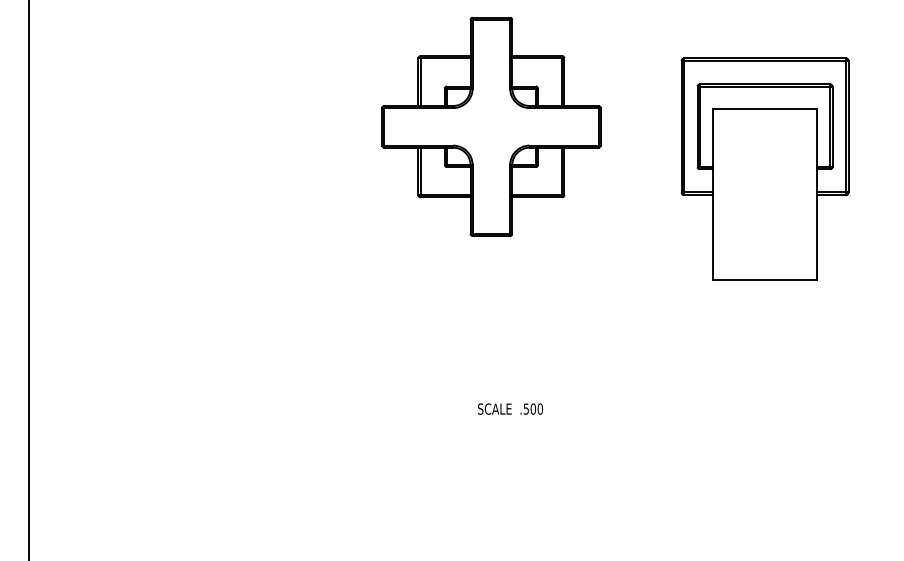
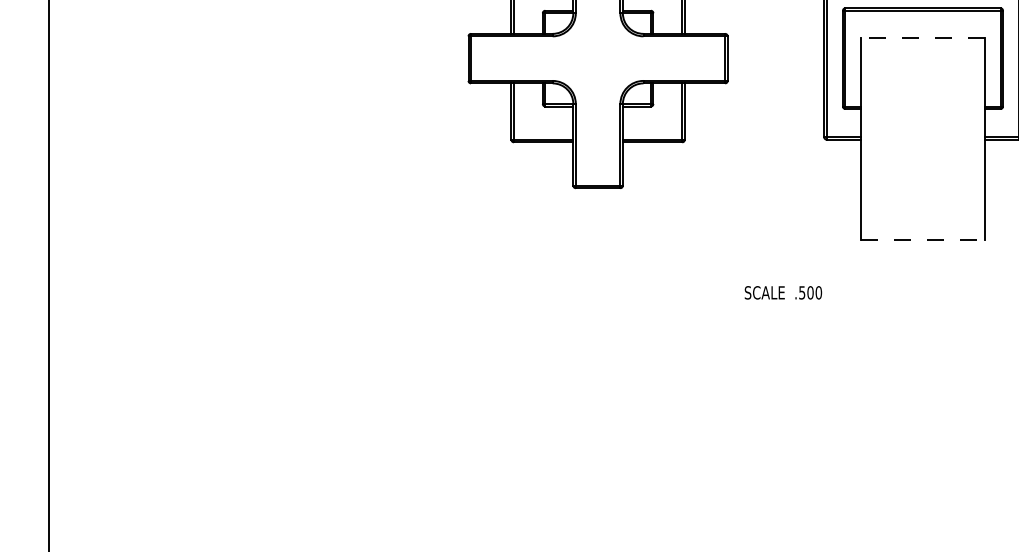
line: (764, 109) -> (922, 38), solid -> dashed
line: (765, 279) -> (923, 239), solid -> dashed
text: (510, 408) -> (783, 292), moved

